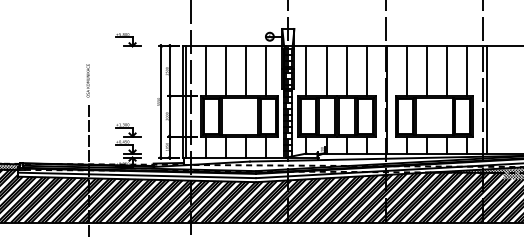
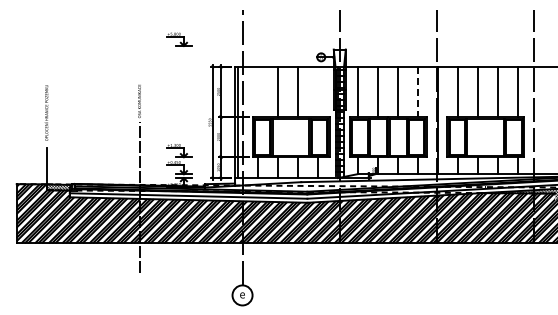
part: (128, 39) -> (179, 39), moved
line: (206, 70) -> (257, 91), removed
line: (266, 70) -> (317, 91), removed
line: (366, 71) -> (417, 92), solid -> dashed
line: (487, 99) -> (538, 120), removed

